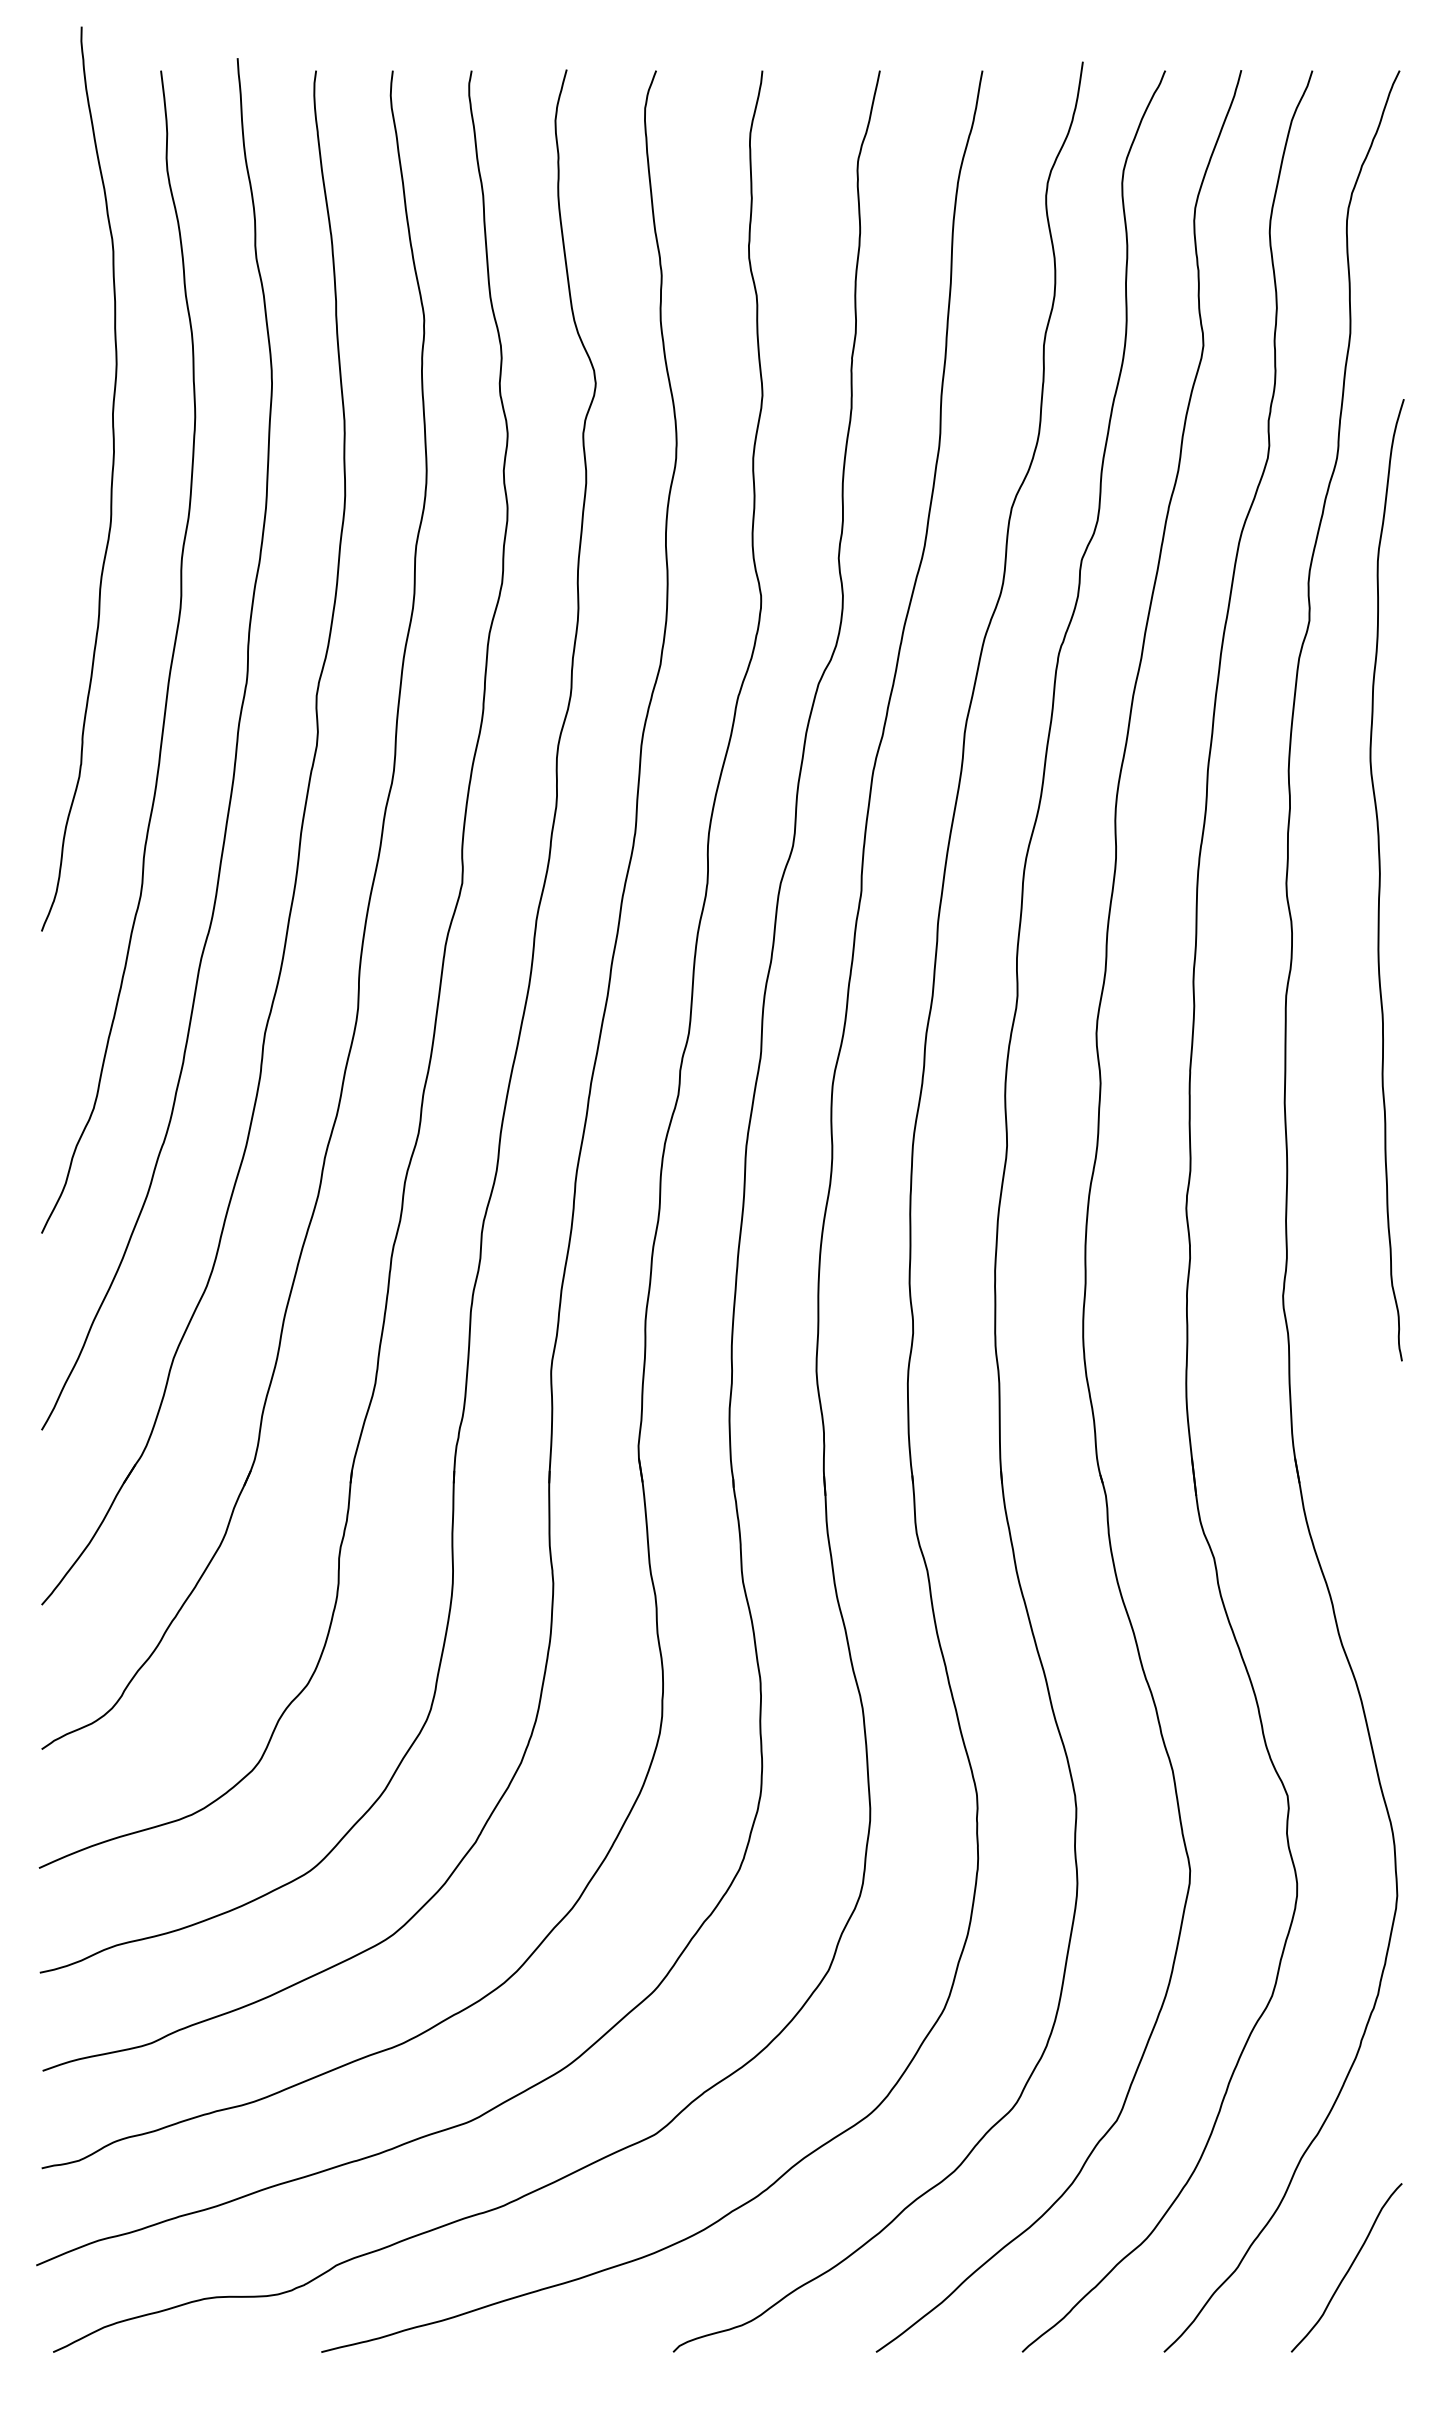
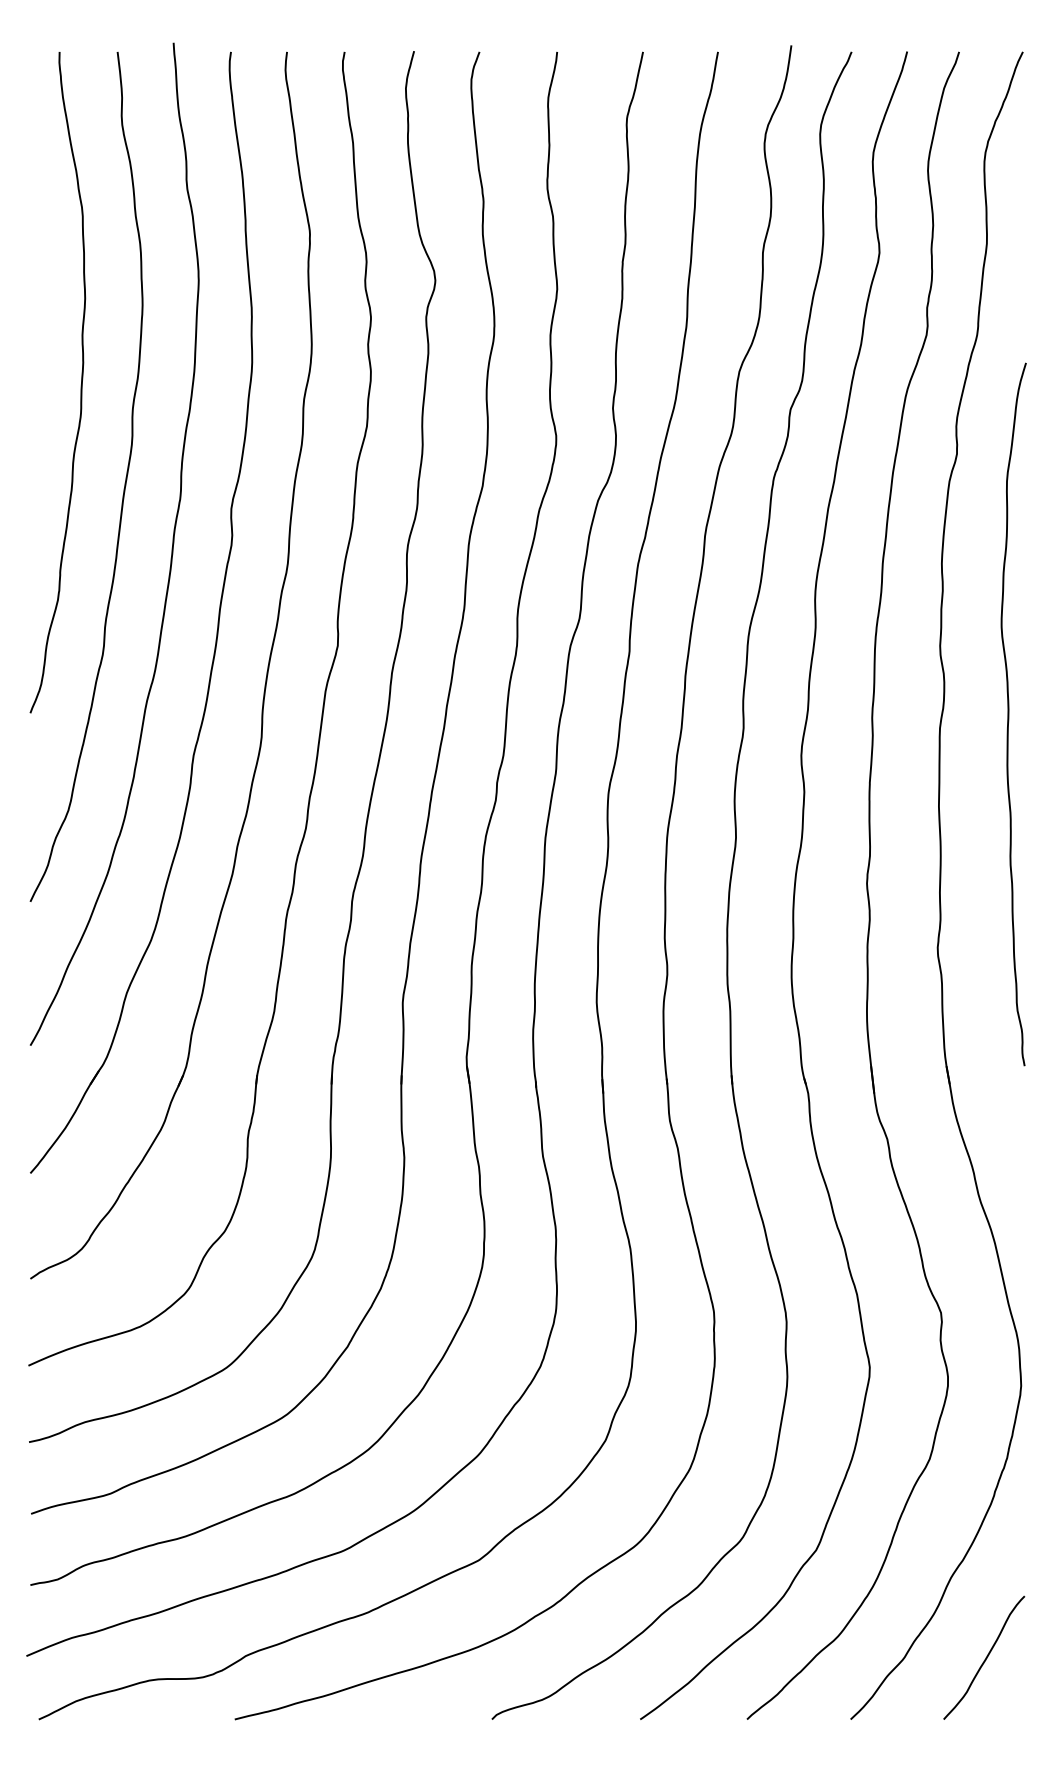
curve: (111, 478) -> (81, 382), moved
curve: (1380, 880) -> (1008, 714), moved

